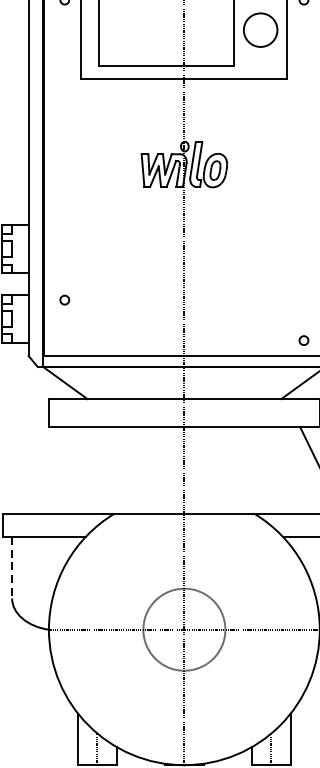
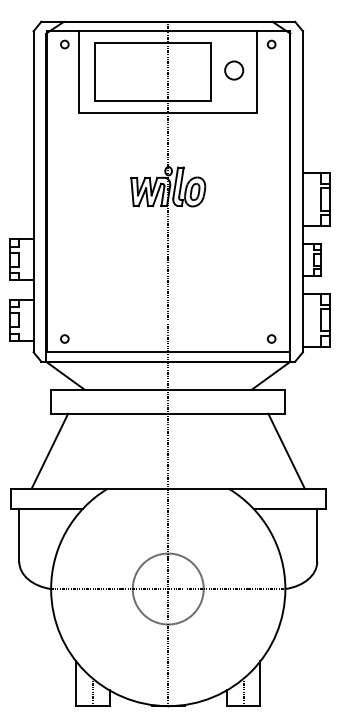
circle: (260, 30) -> (234, 70), size x0.62
circle: (64, 299) -> (64, 338), moved
line: (47, 469) -> (49, 450), added
line: (12, 567) -> (19, 535), dashed -> solid

